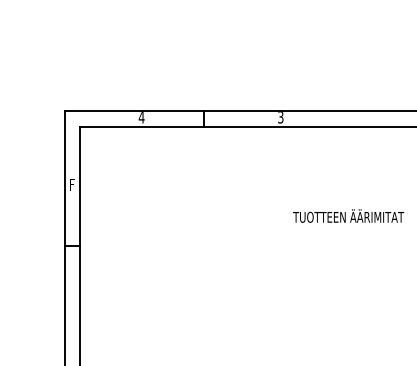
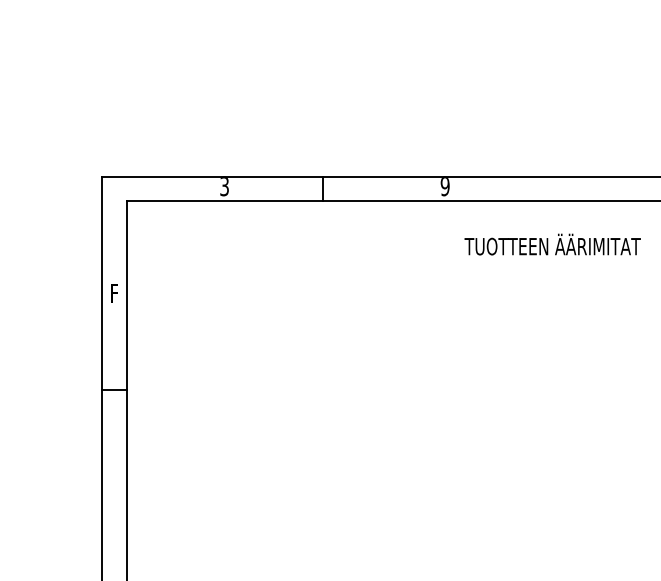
text: (141, 117) -> (224, 186), 4 -> 3
text: (280, 117) -> (444, 186), 3 -> 9
text: (348, 215) -> (552, 243), moved

